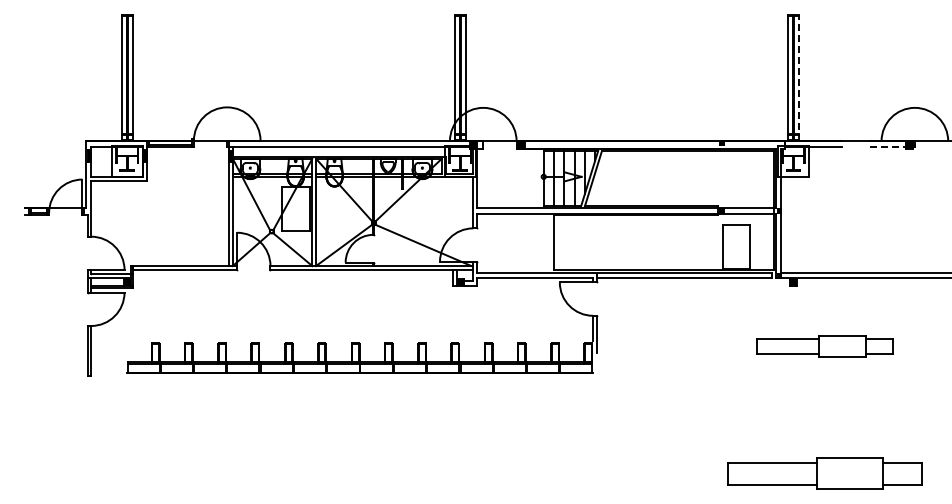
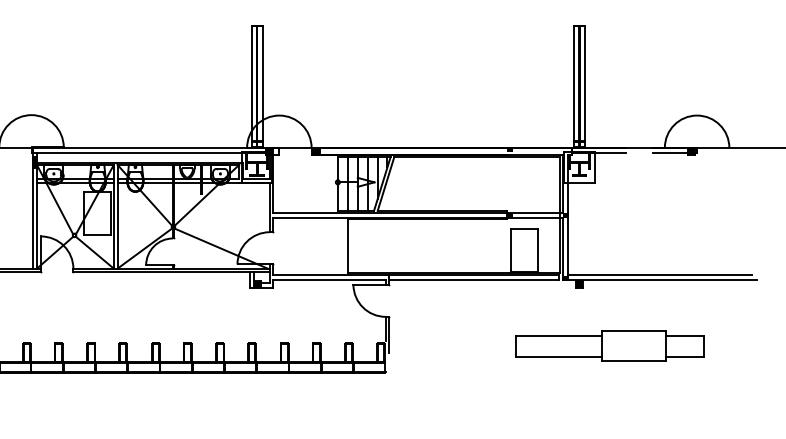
line: (799, 77) -> (585, 86), dashed -> solid
line: (887, 146) -> (670, 152), dashed -> solid
part: (824, 346) -> (609, 346), size x1.43

